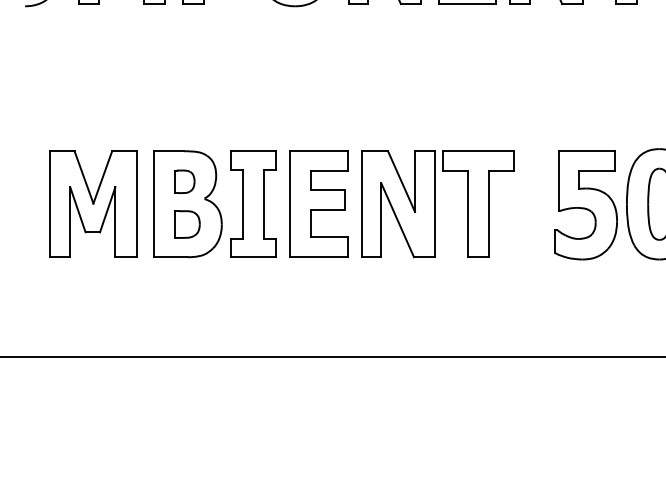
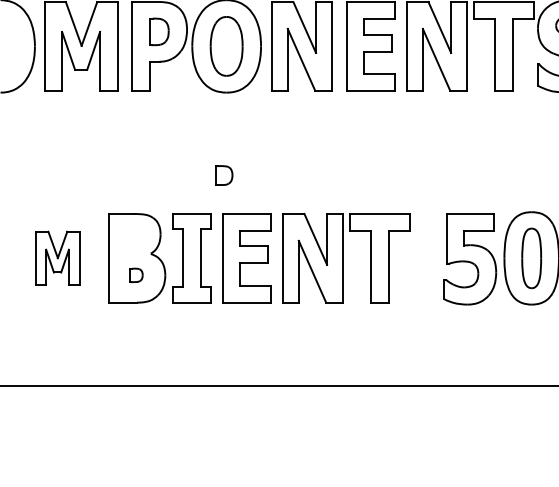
part: (185, 181) -> (224, 175), moved
part: (93, 204) -> (57, 258), size x0.6
part: (187, 224) -> (136, 275), size x0.6

